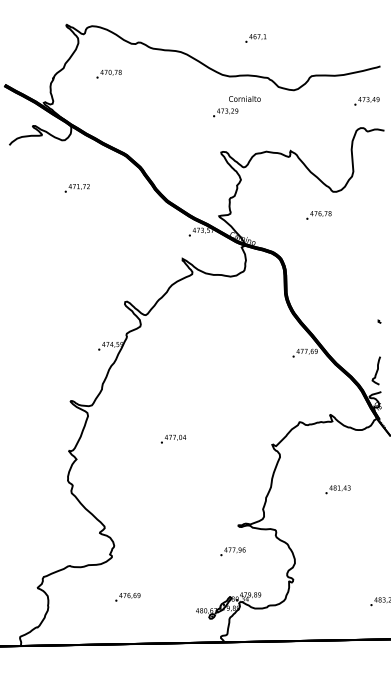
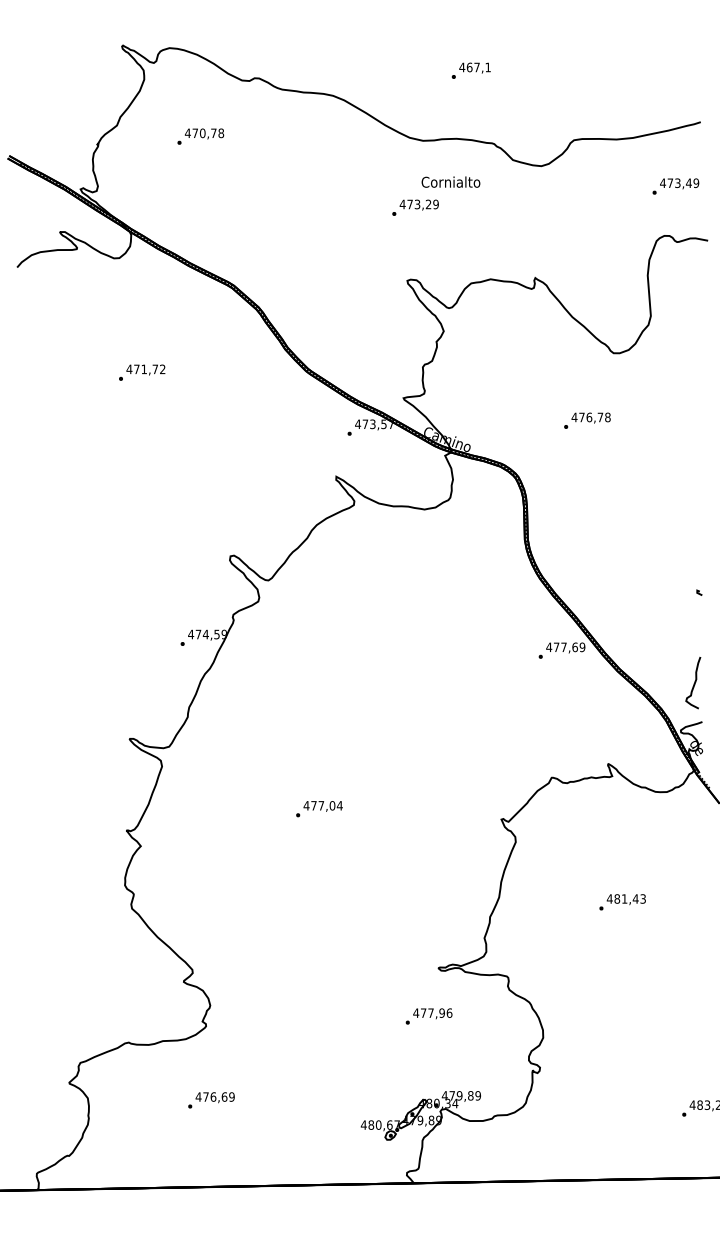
text: (76, 188) -> (140, 372), moved
text: (318, 215) -> (586, 420), moved
text: (127, 597) -> (210, 1100), moved

